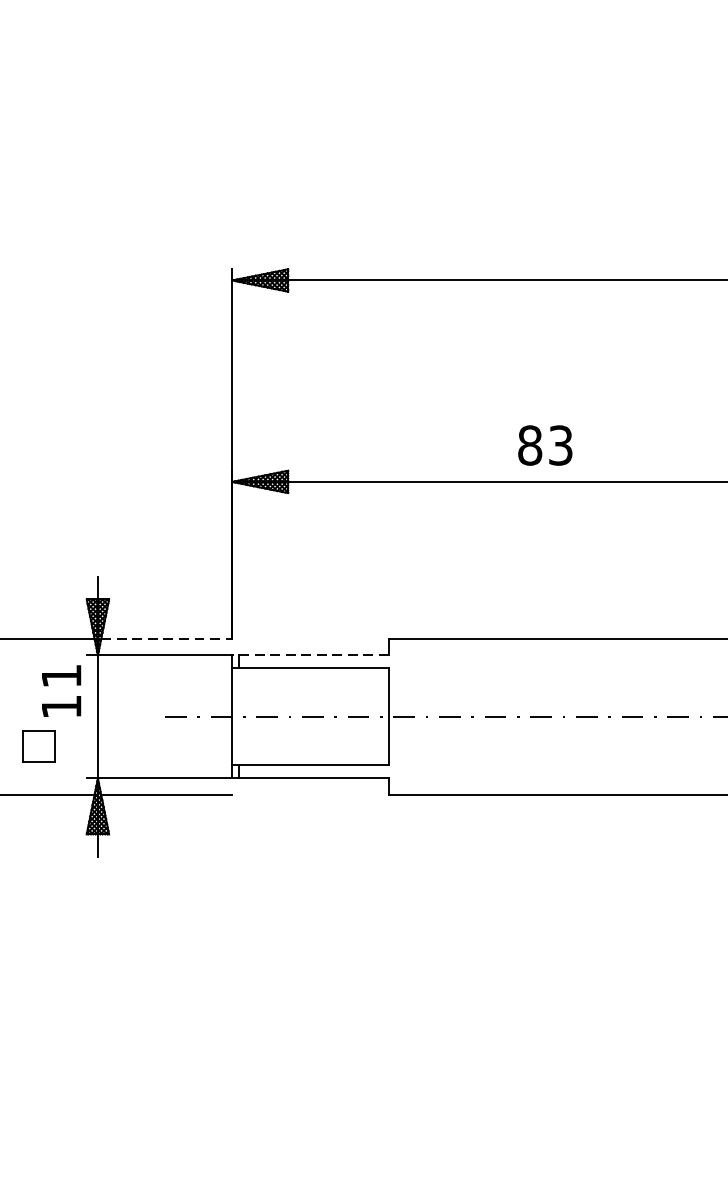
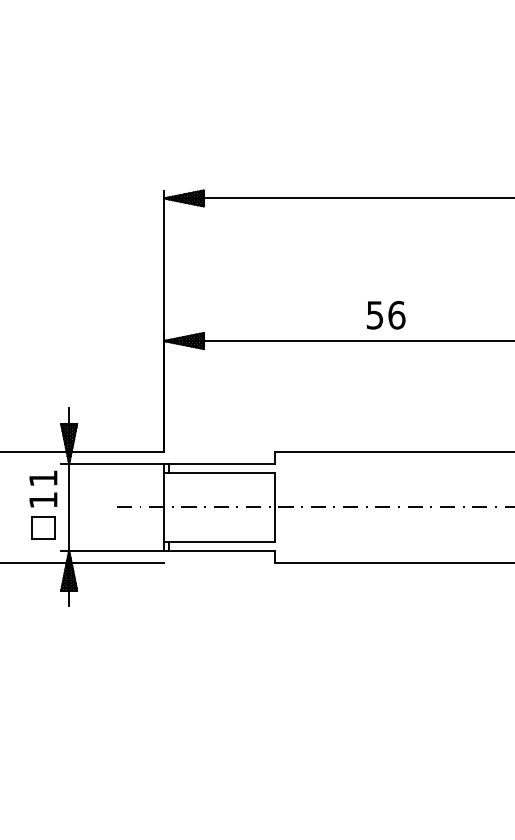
text: (544, 445) -> (385, 315), 83 -> 56
line: (167, 638) -> (118, 451), dashed -> solid
line: (310, 654) -> (219, 463), dashed -> solid
part: (39, 745) -> (43, 527), moved

